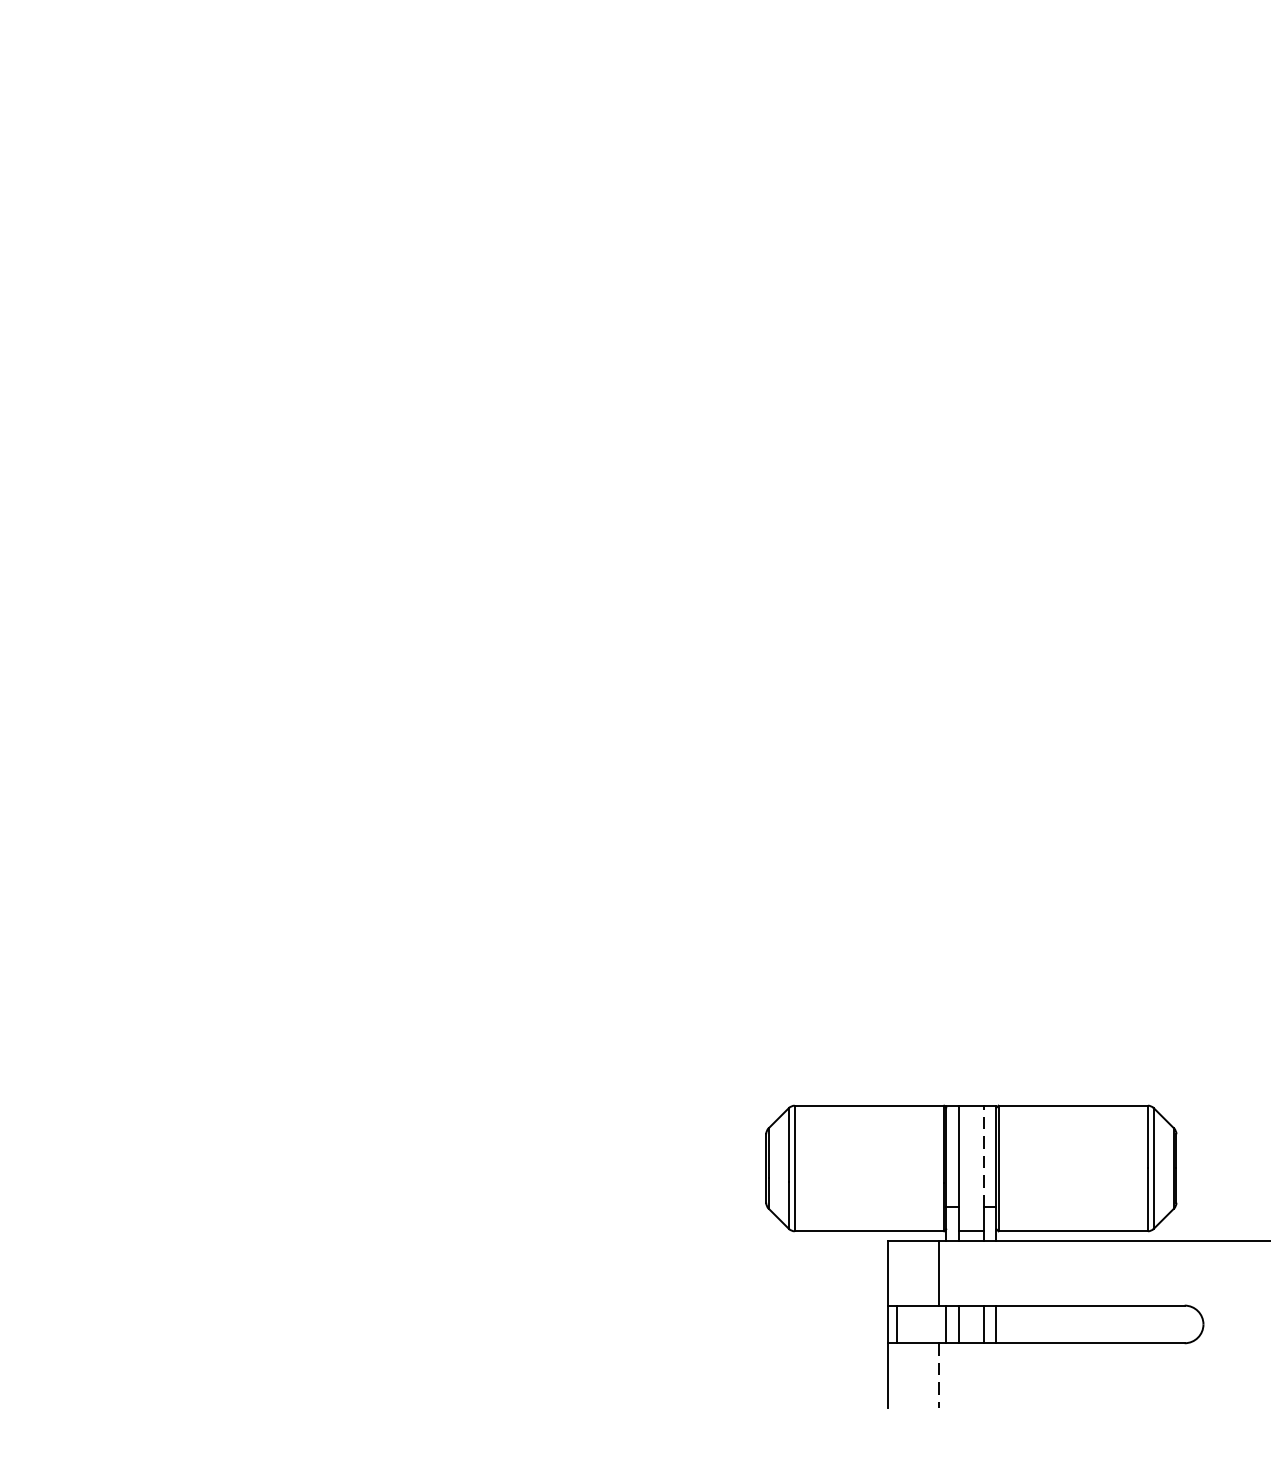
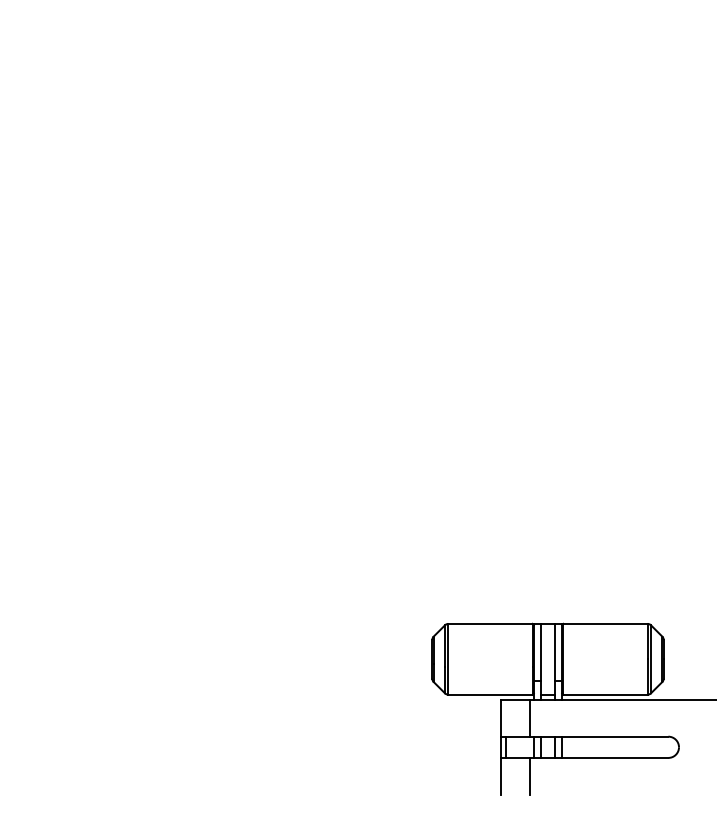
line: (984, 1156) -> (555, 652), dashed -> solid
line: (938, 1376) -> (529, 776), dashed -> solid

